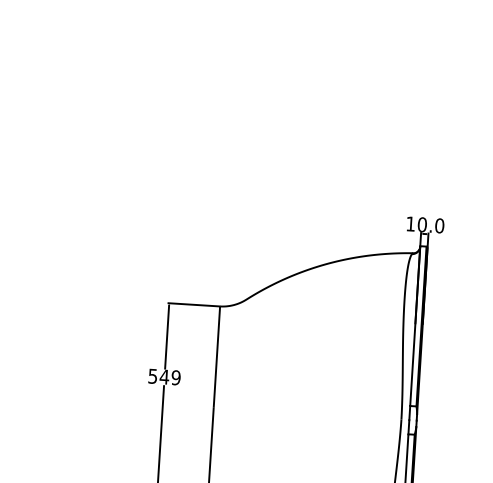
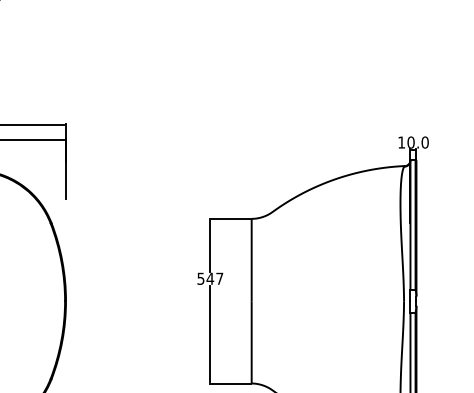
text: (175, 377) -> (219, 278), 549 -> 547

